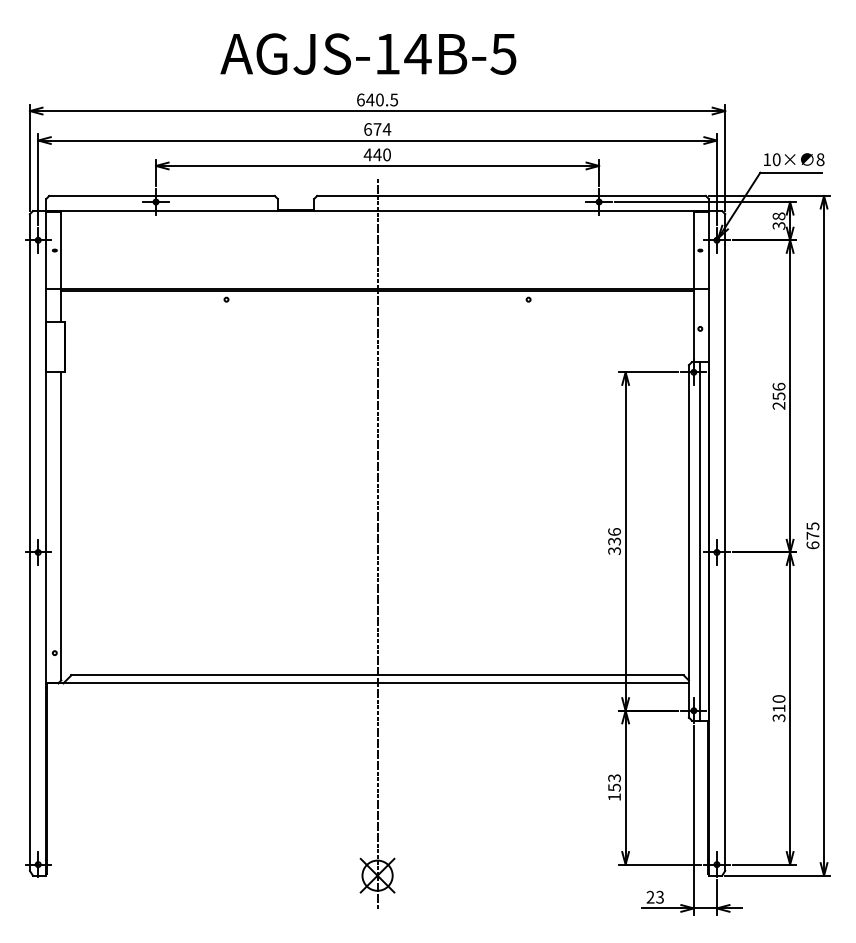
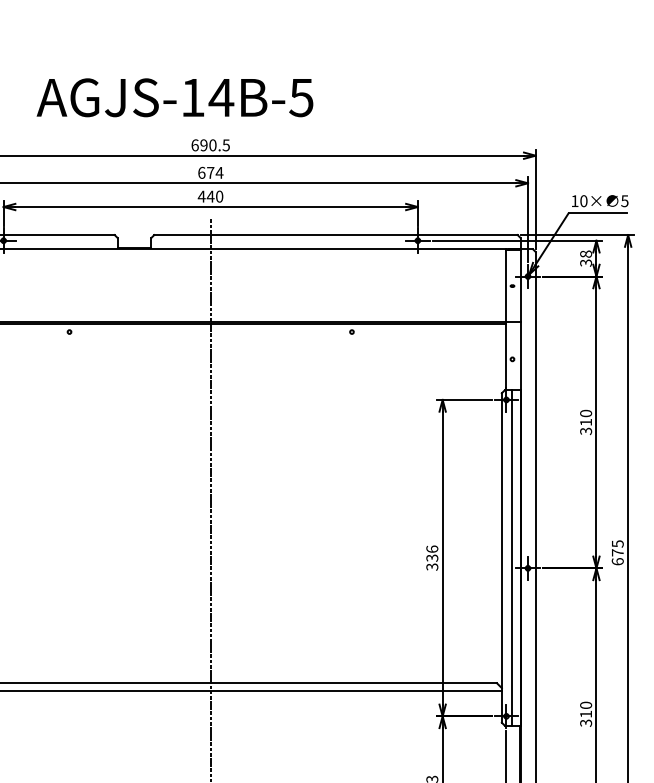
text: (368, 53) -> (175, 97), moved
text: (370, 99) -> (204, 144), 640.5 -> 690.5
text: (820, 159) -> (624, 200), 8 -> 5
text: (778, 395) -> (585, 421), 256 -> 310

